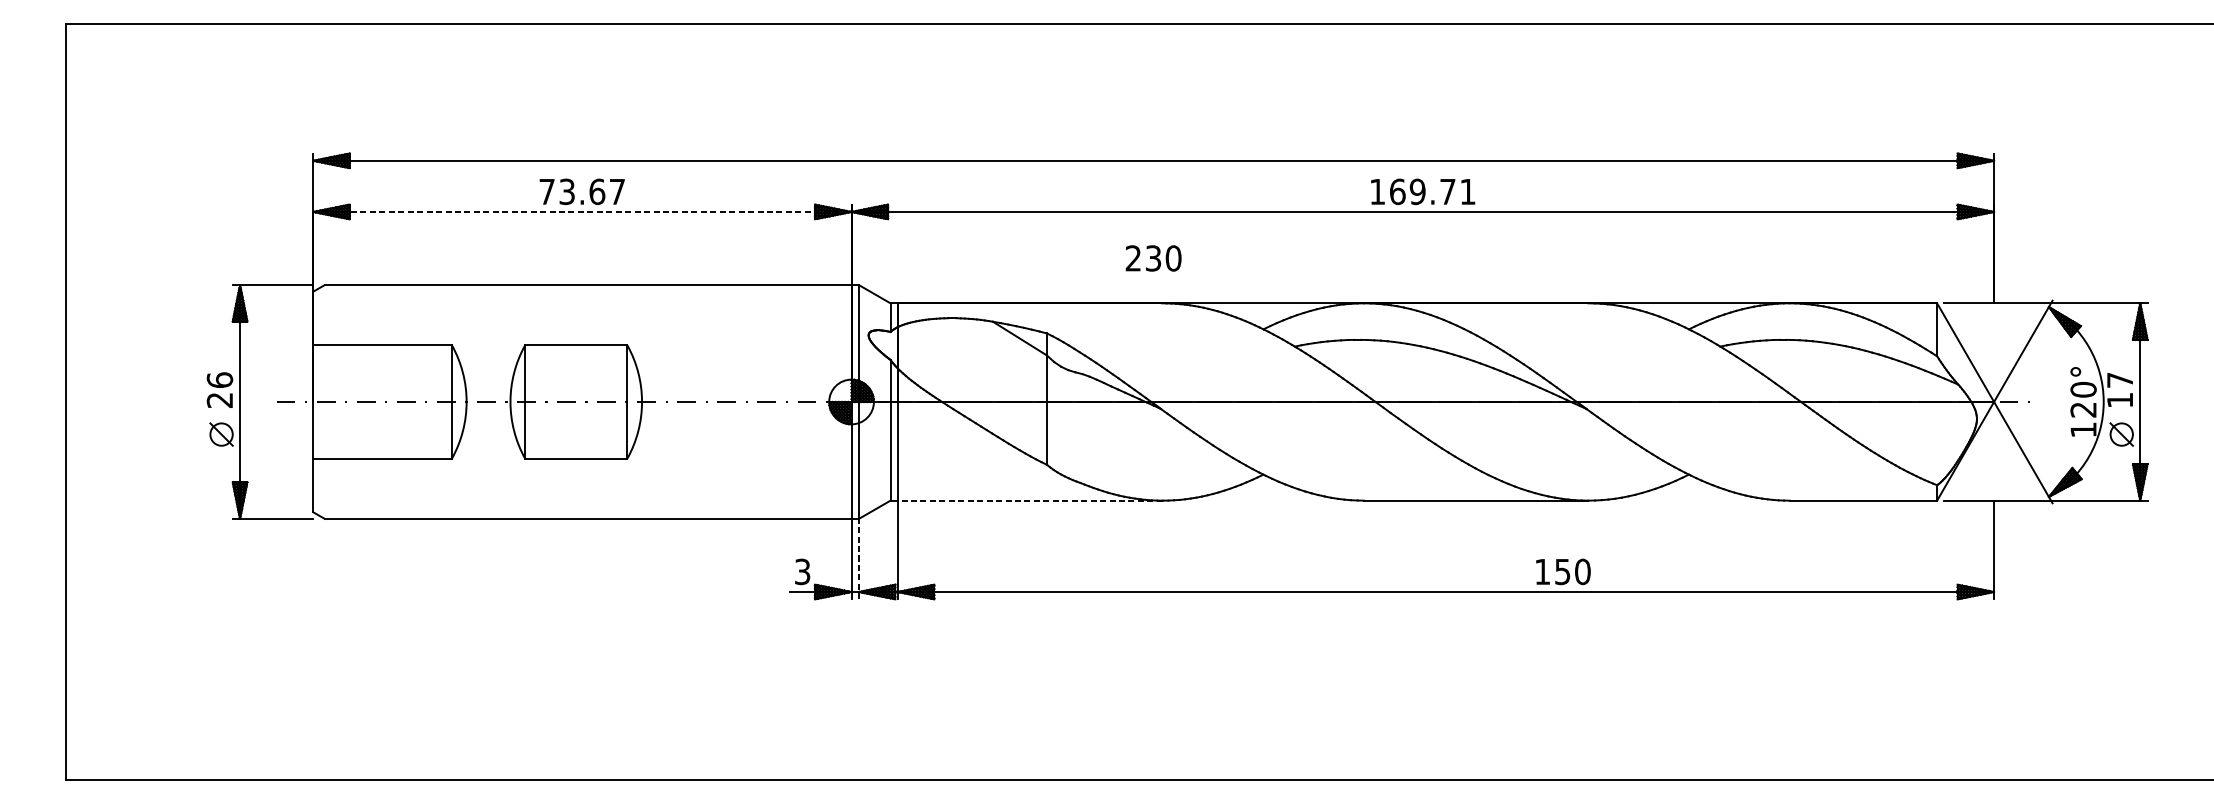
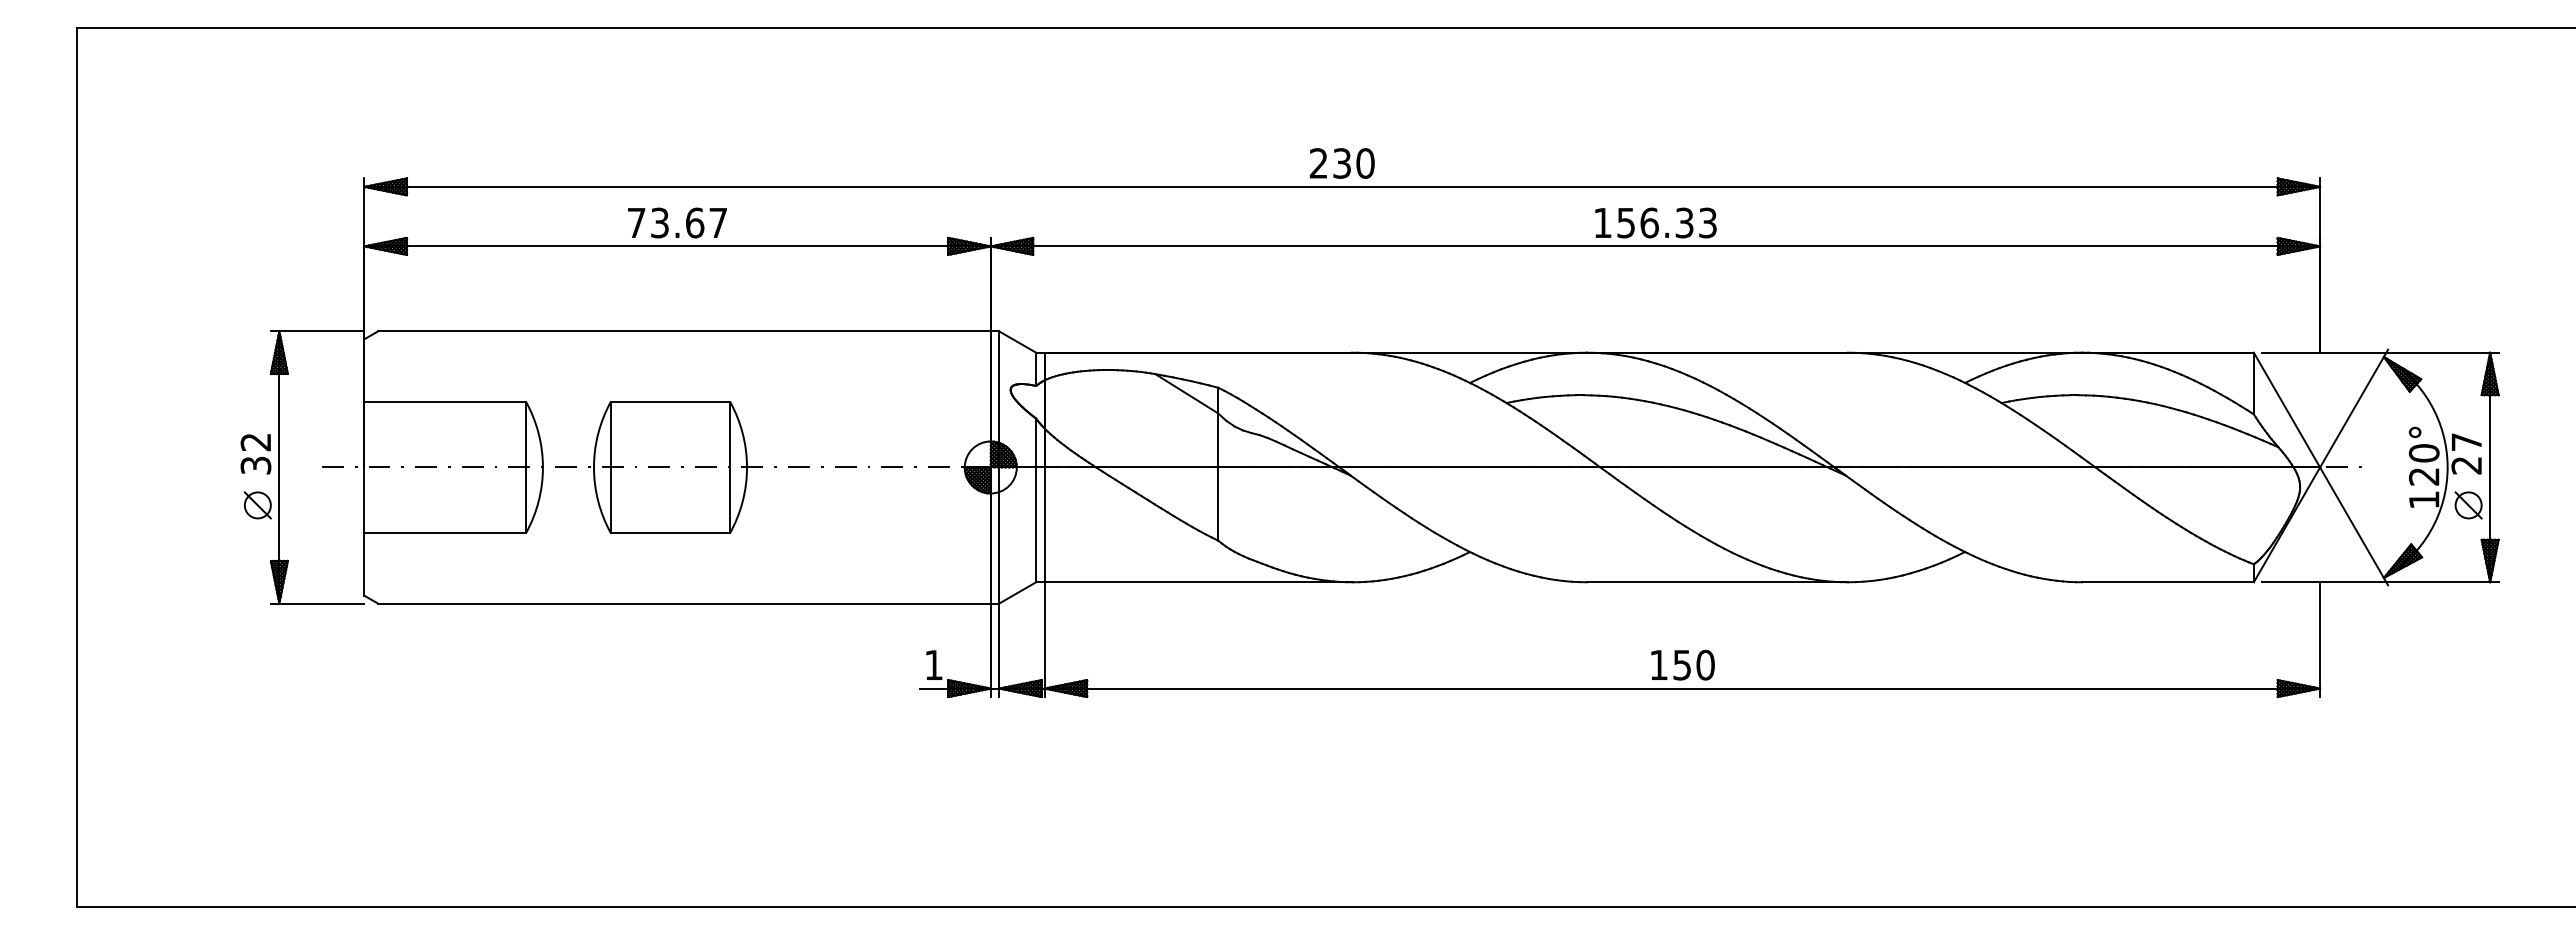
text: (1432, 191) -> (1666, 222), 169.71 -> 156.33
line: (583, 212) -> (678, 246), dashed -> solid
text: (1153, 258) -> (1342, 163), moved
text: (219, 389) -> (255, 453), 26 -> 32
text: (2119, 400) -> (2466, 465), 17 -> 27
line: (1030, 500) -> (1198, 582), dashed -> solid
line: (859, 559) -> (999, 650), dashed -> solid
text: (802, 571) -> (933, 664), 3 -> 1
text: (1562, 571) -> (1682, 664), moved

